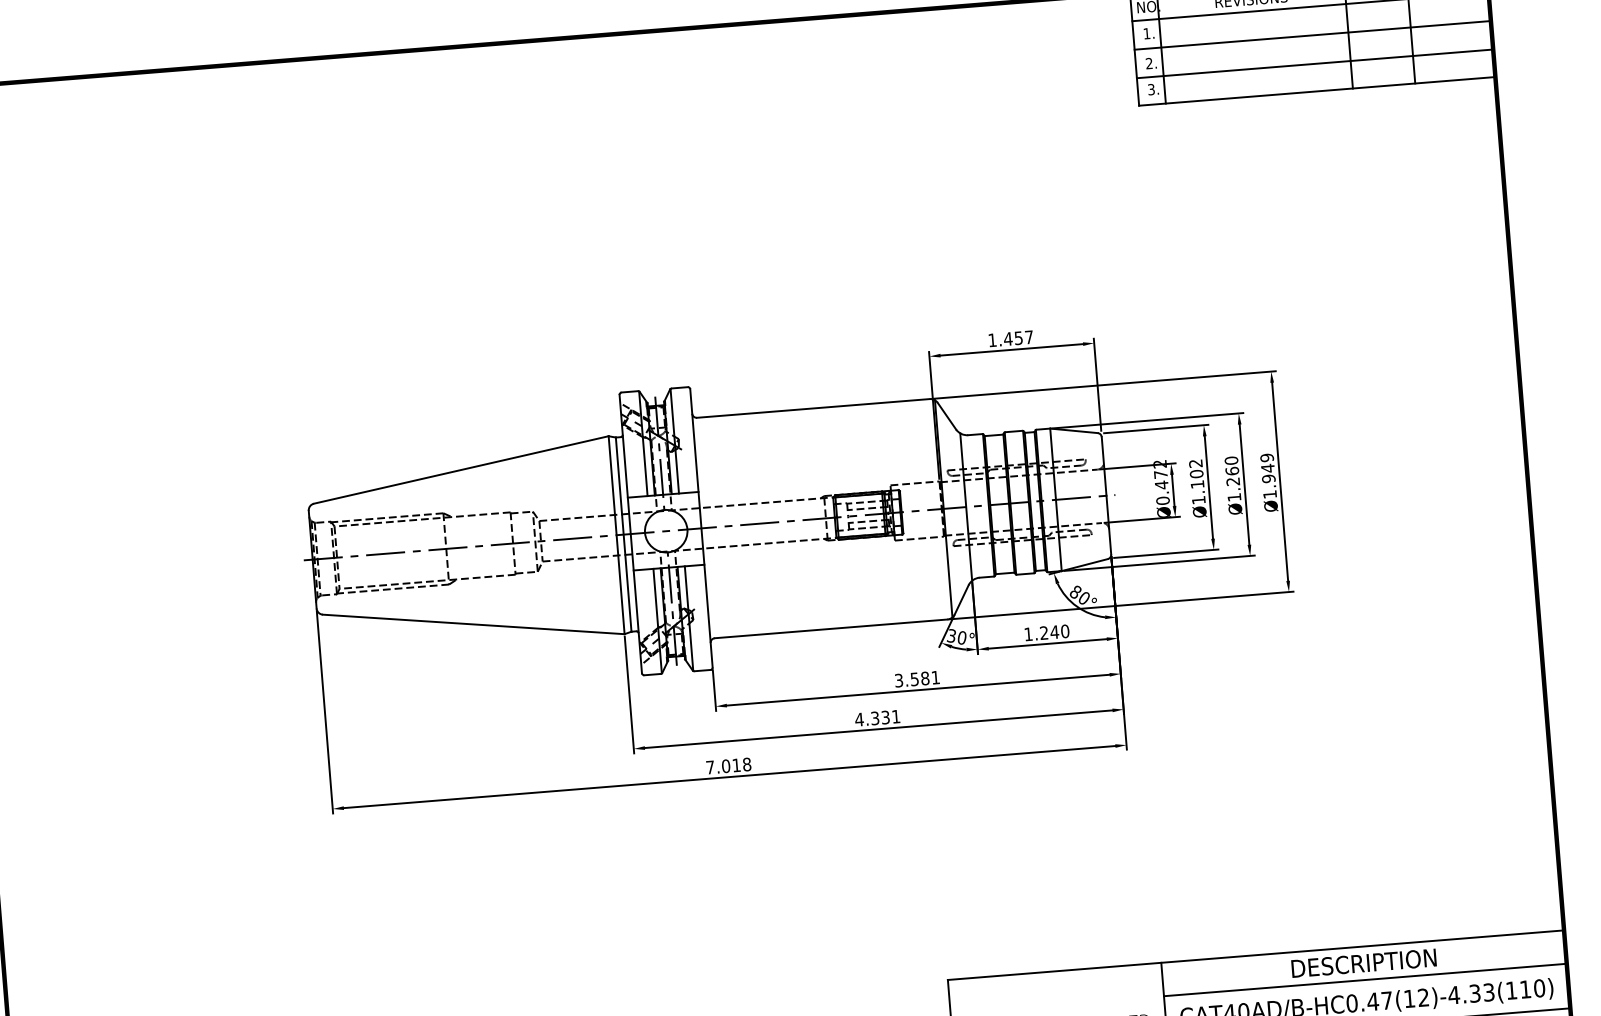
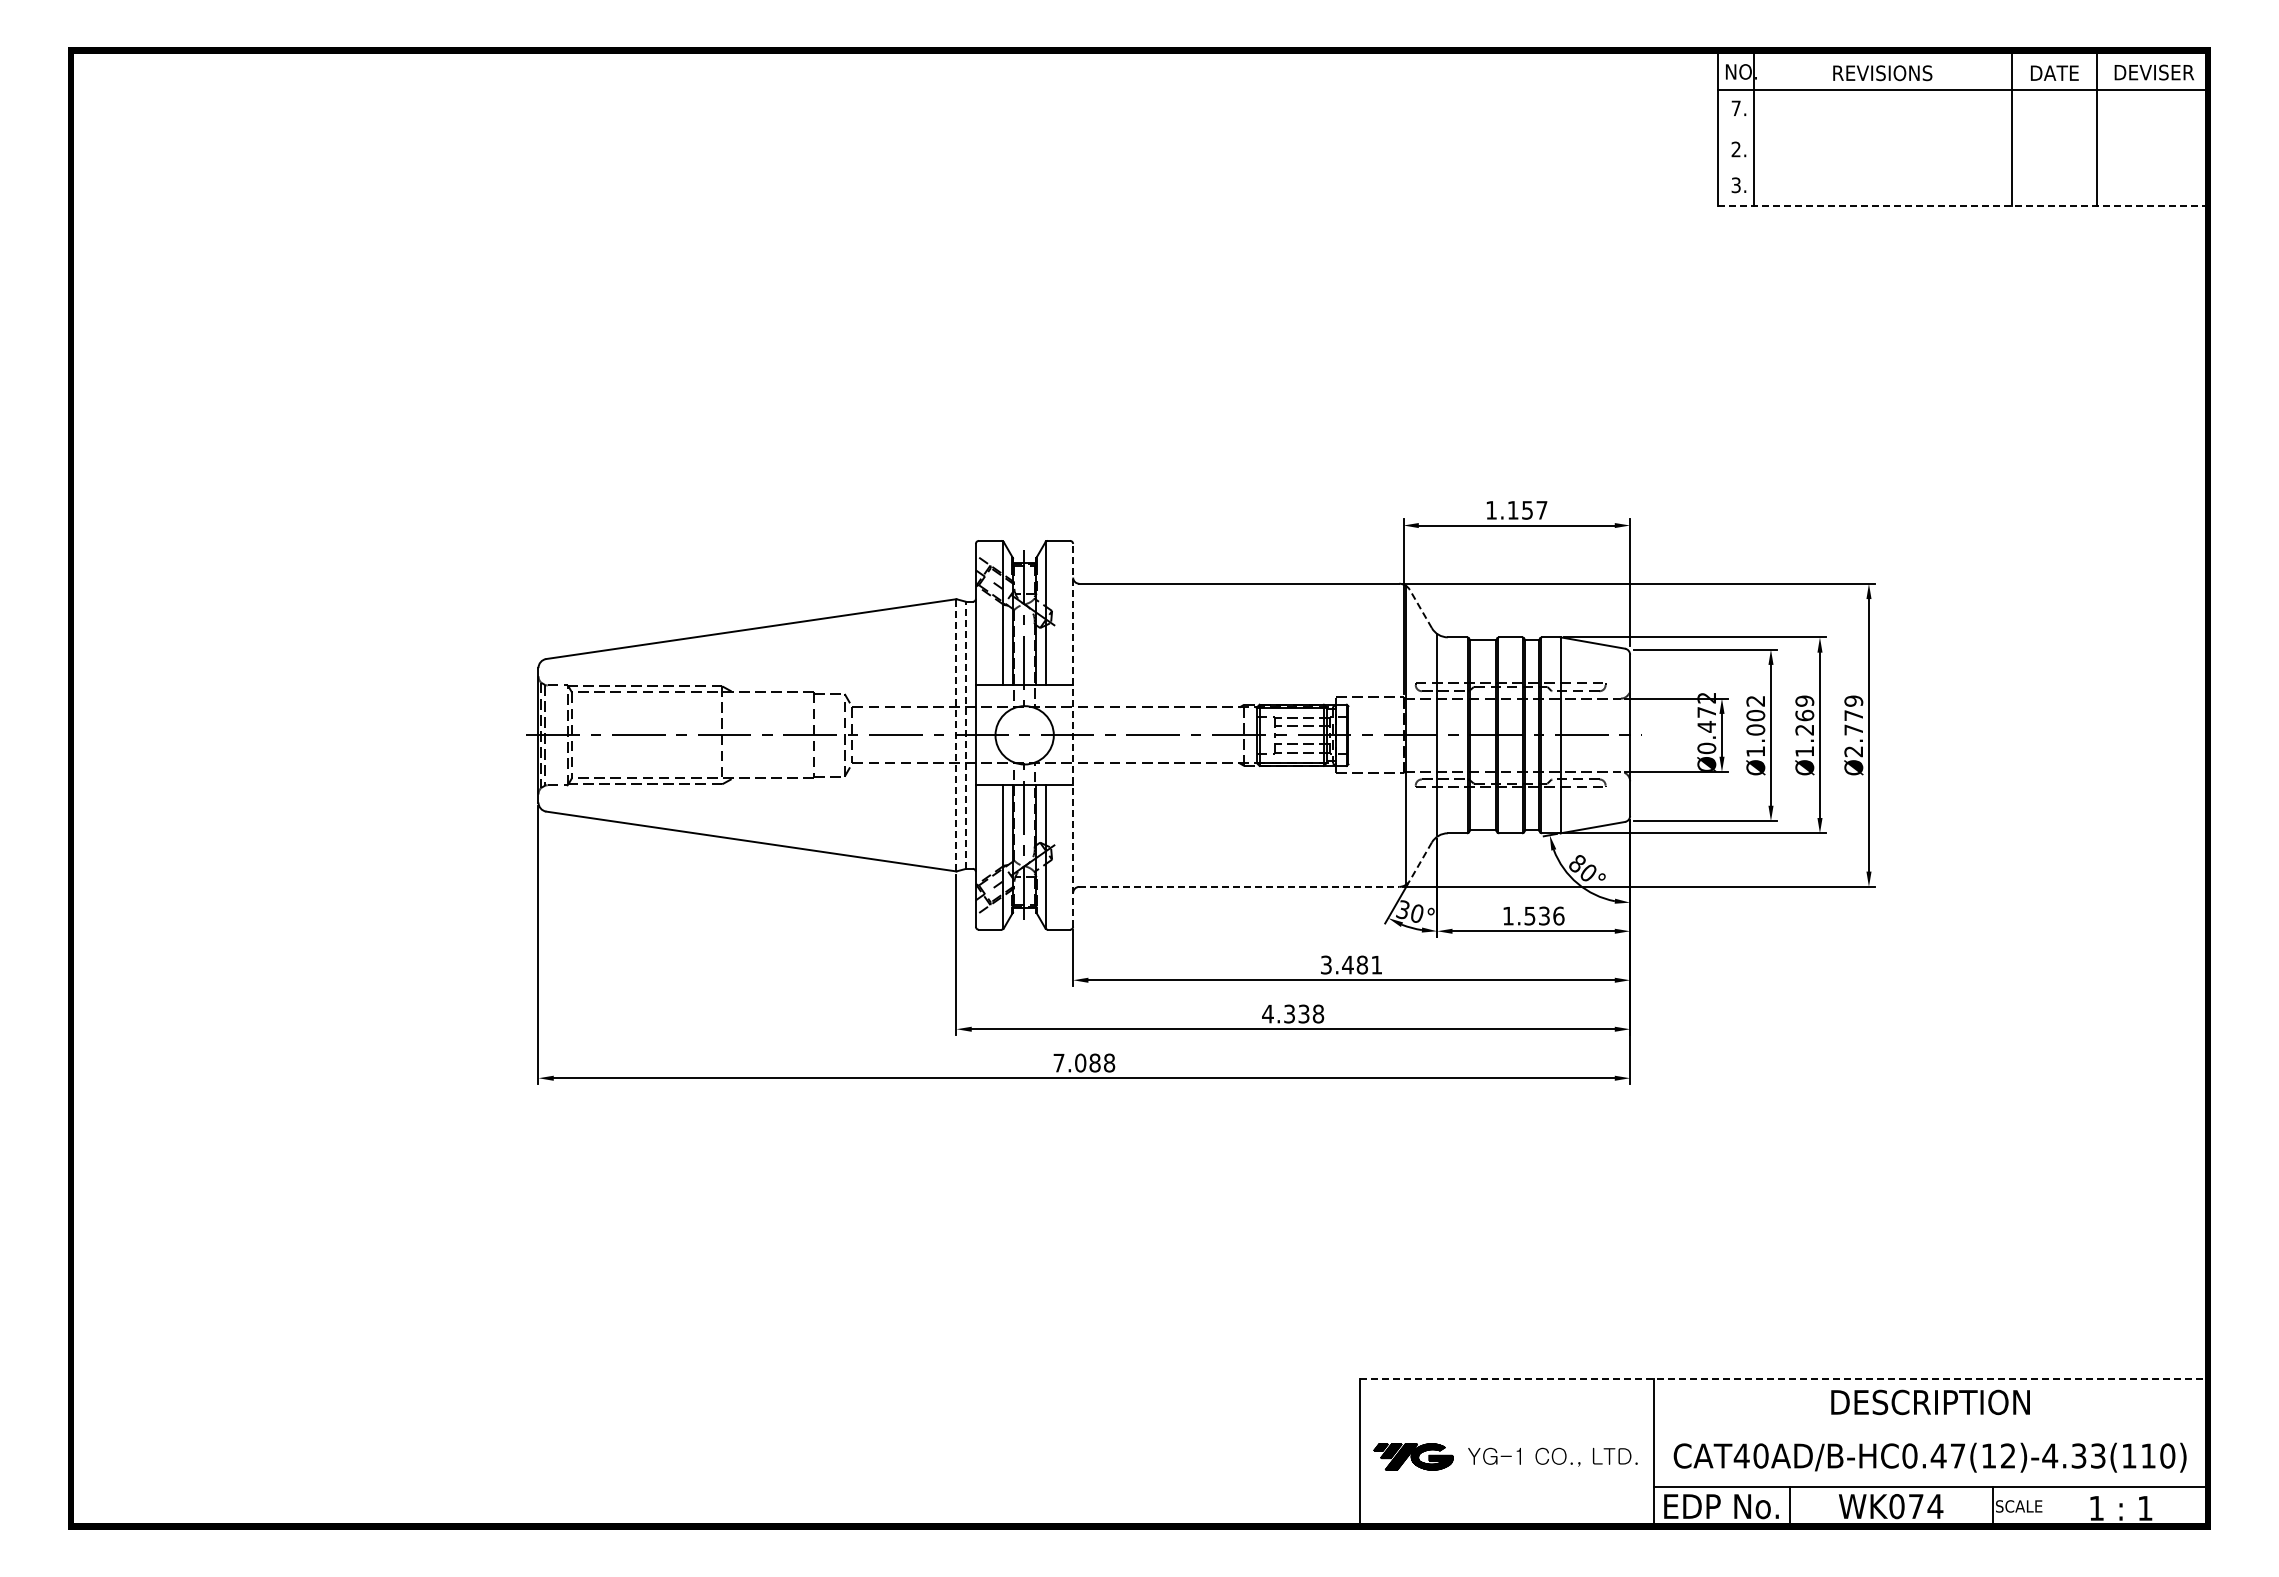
text: (1146, 33) -> (1735, 107), 1. -> 7.
line: (1312, 35) -> (1962, 128), removed
line: (1315, 64) -> (1962, 168), removed
line: (1317, 91) -> (1962, 205), solid -> dashed
text: (1008, 339) -> (1513, 510), 1.457 -> 1.157
line: (946, 415) -> (1420, 608), solid -> dashed
text: (1231, 460) -> (1804, 700), Ø1.260 -> Ø1.269
text: (1268, 481) -> (1853, 733), Ø1.949 -> Ø2.779
text: (1197, 484) -> (1755, 729), Ø1.102 -> Ø1.002
line: (701, 527) -> (1073, 734), solid -> dashed
line: (616, 534) -> (956, 734), solid -> dashed
line: (623, 534) -> (966, 735), solid -> dashed
line: (961, 600) -> (1420, 862), solid -> dashed
line: (831, 628) -> (1239, 886), solid -> dashed
text: (1054, 631) -> (1544, 915), 1.240 -> 1.536
text: (914, 678) -> (1347, 964), 3.581 -> 3.481
text: (896, 716) -> (1318, 1013), 4.331 -> 4.338
text: (736, 765) -> (1094, 1062), 7.018 -> 7.088
line: (1255, 955) -> (1783, 1379), solid -> dashed
line: (1365, 980) -> (1930, 1425), removed

